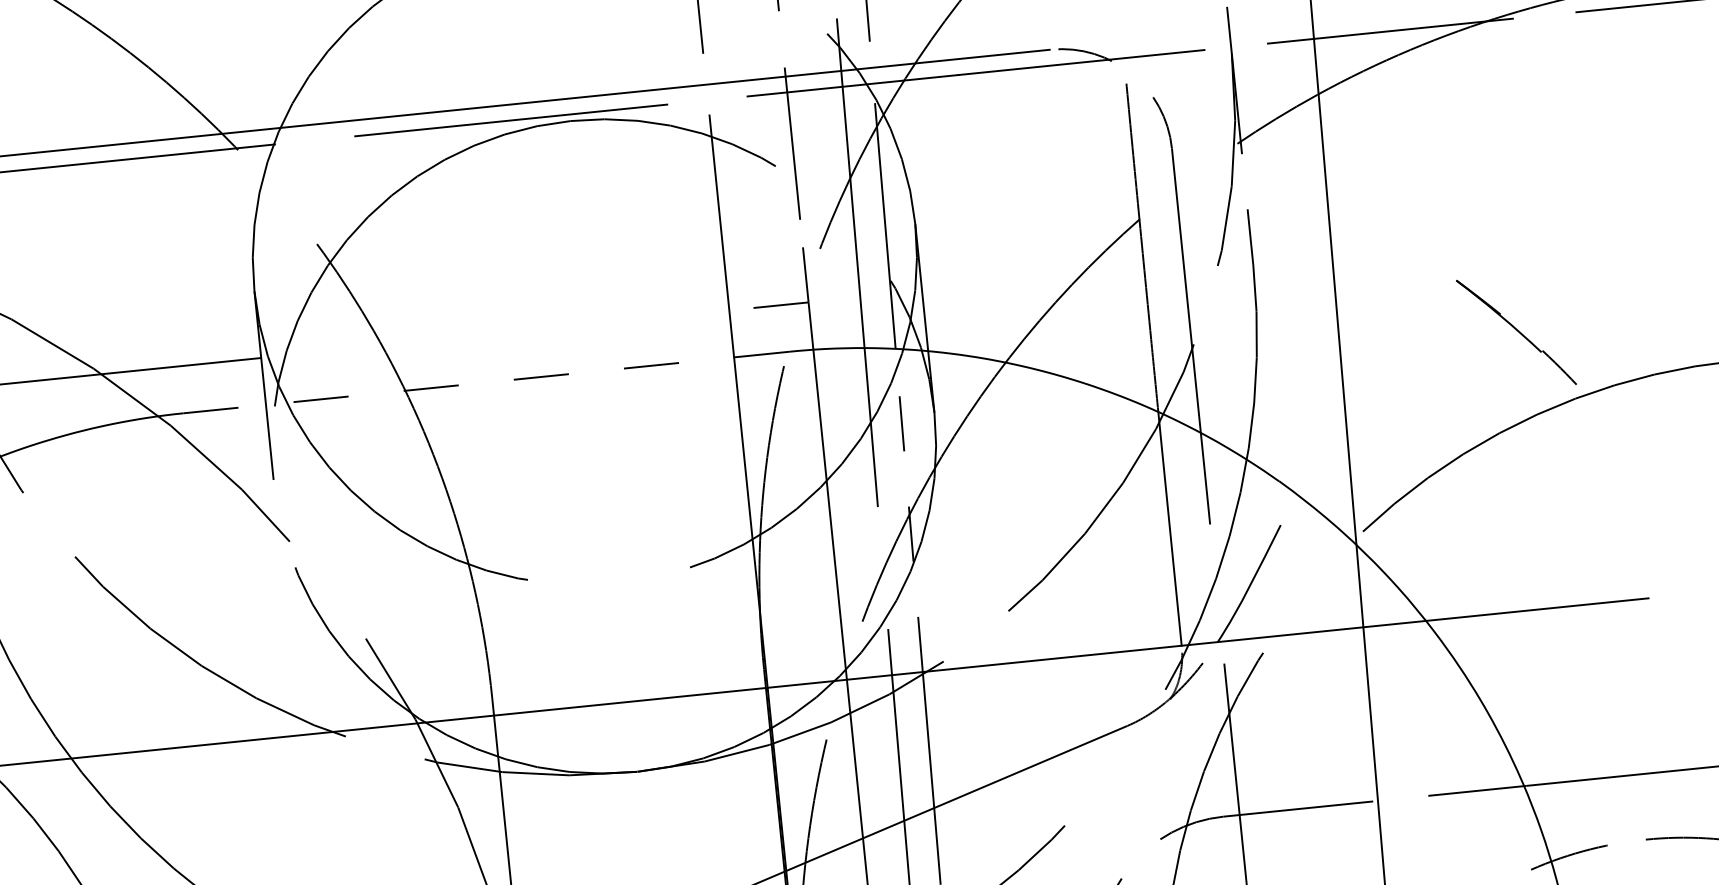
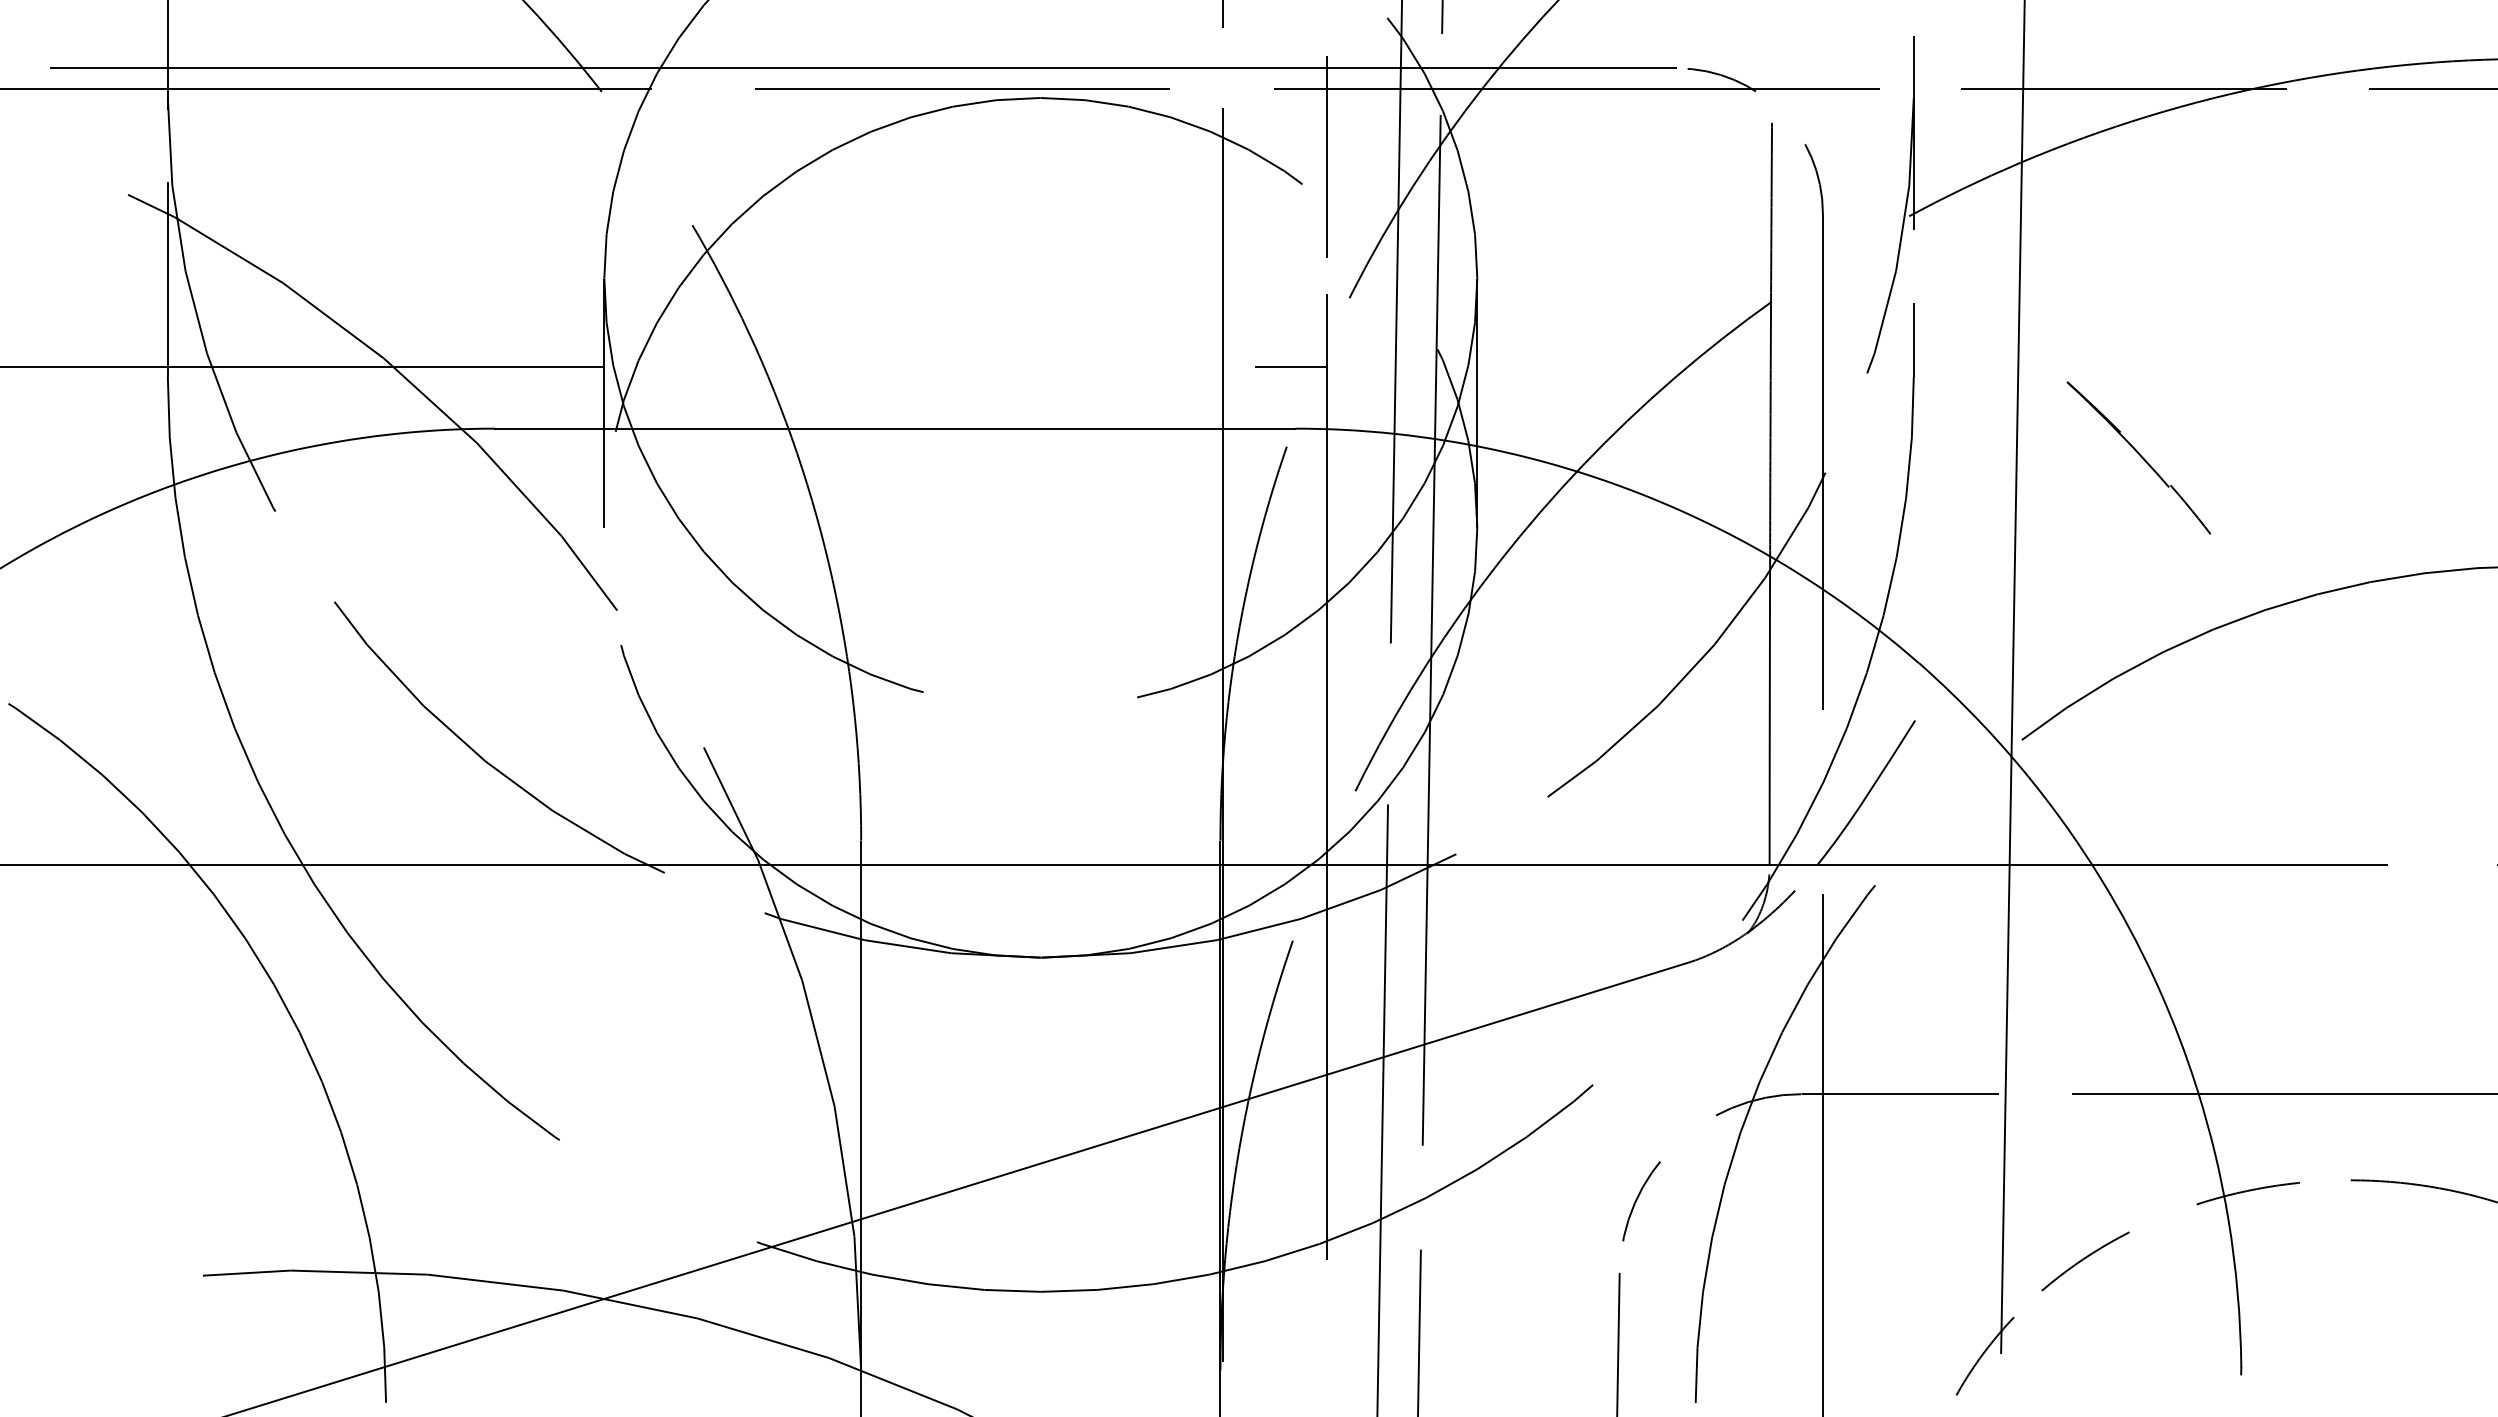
part: (1516, 332) -> (2138, 457), moved
line: (485, 382) -> (894, 428), dashed -> solid
line: (909, 510) -> (1431, 651), dashed -> solid

